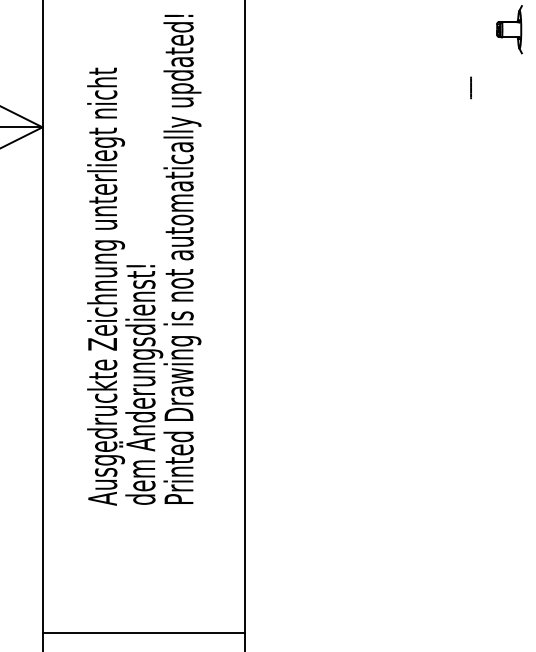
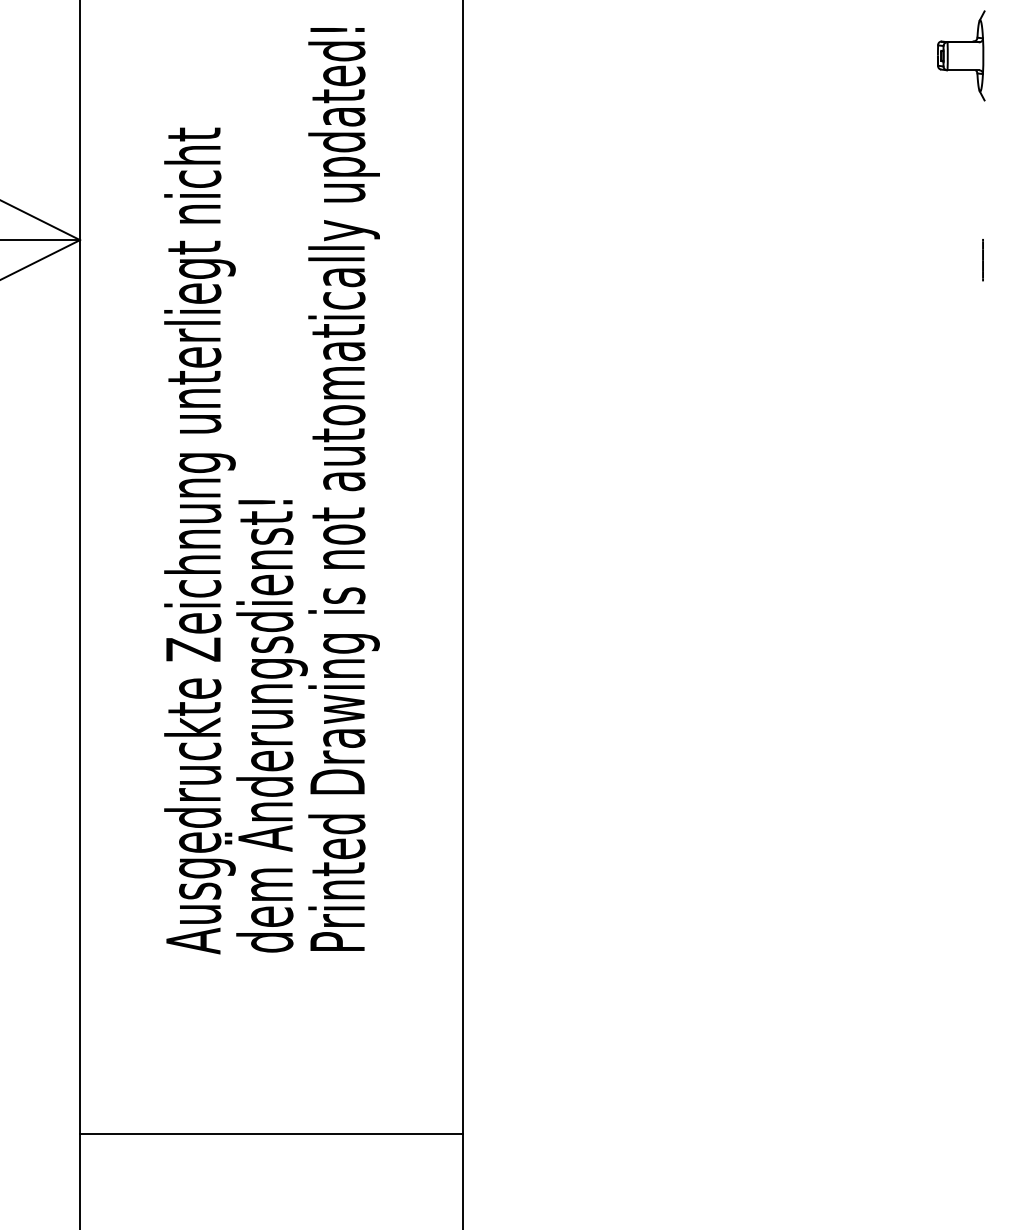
line: (470, 87) -> (981, 259), moved
line: (143, 632) -> (270, 1132), moved

